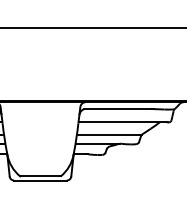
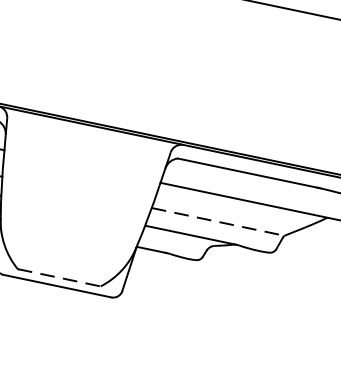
line: (109, 134) -> (218, 221), solid -> dashed
line: (40, 176) -> (59, 277), solid -> dashed

